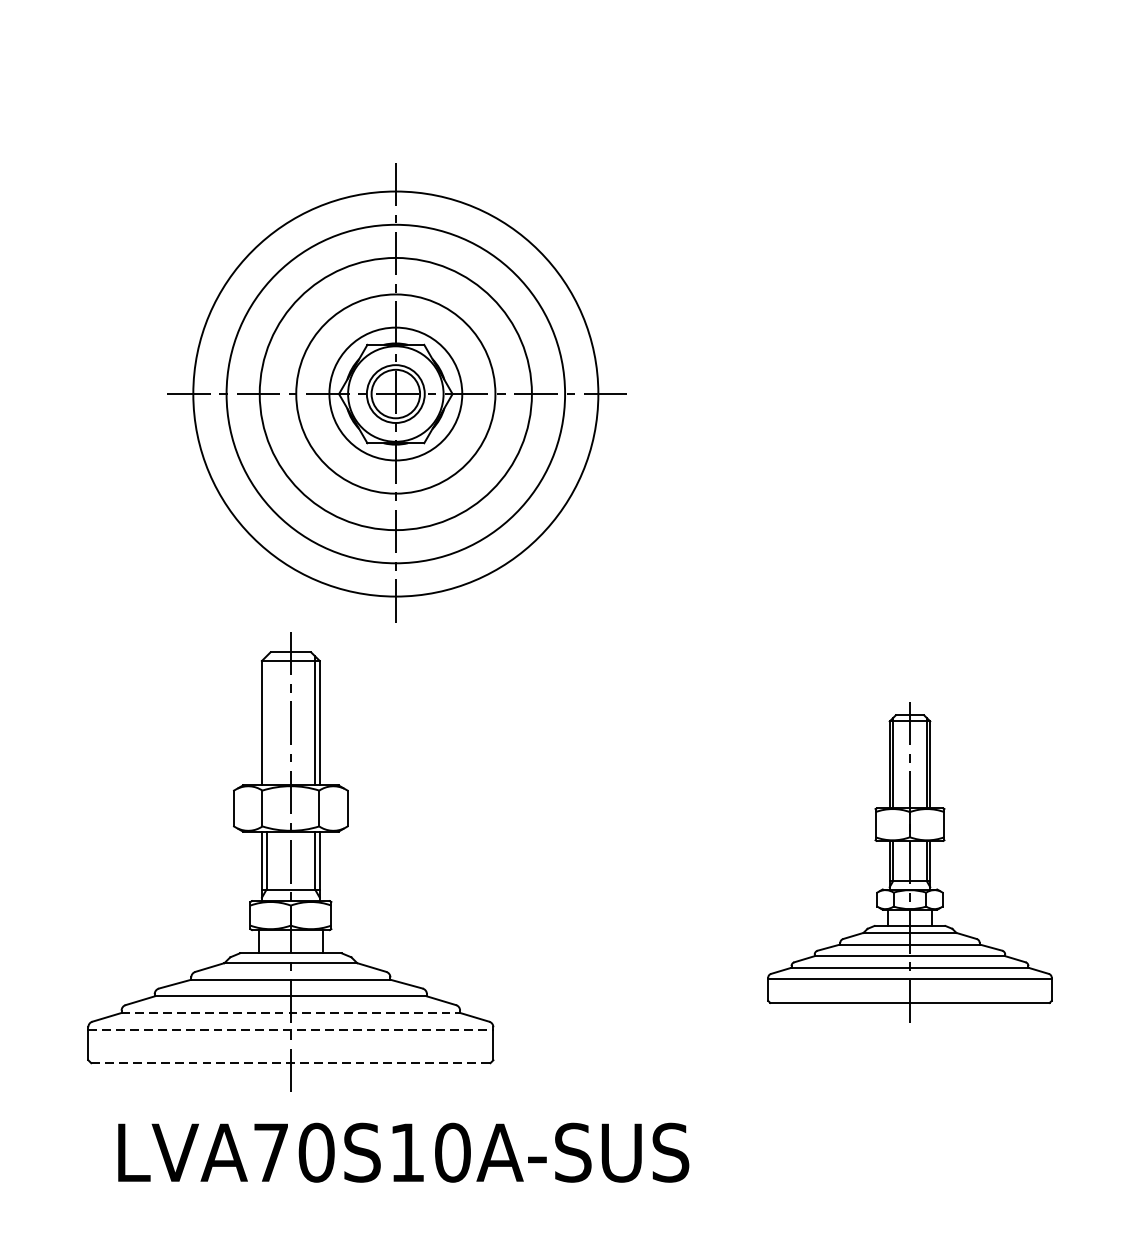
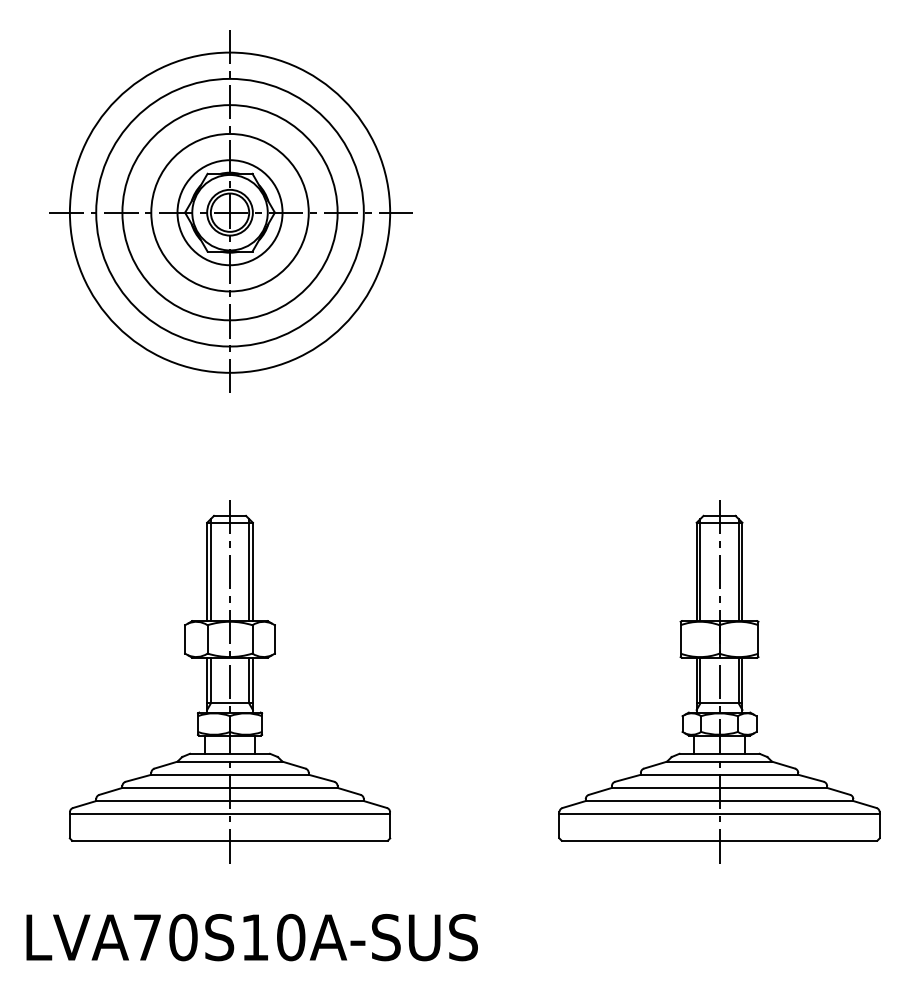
part: (396, 392) -> (230, 211), moved
line: (266, 721) -> (210, 570), added
part: (909, 861) -> (719, 681), size x1.43
line: (291, 1013) -> (230, 801), dashed -> solid
line: (291, 1029) -> (230, 814), dashed -> solid
line: (291, 1062) -> (230, 840), dashed -> solid
text: (402, 1152) -> (251, 937), moved

